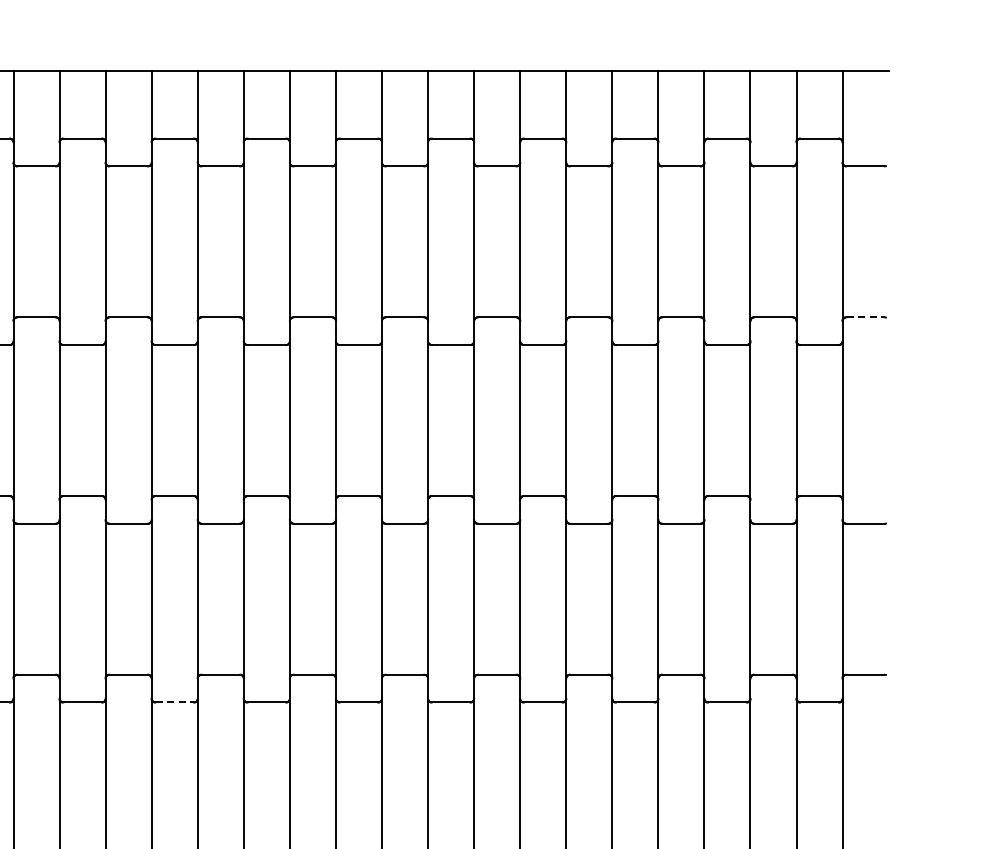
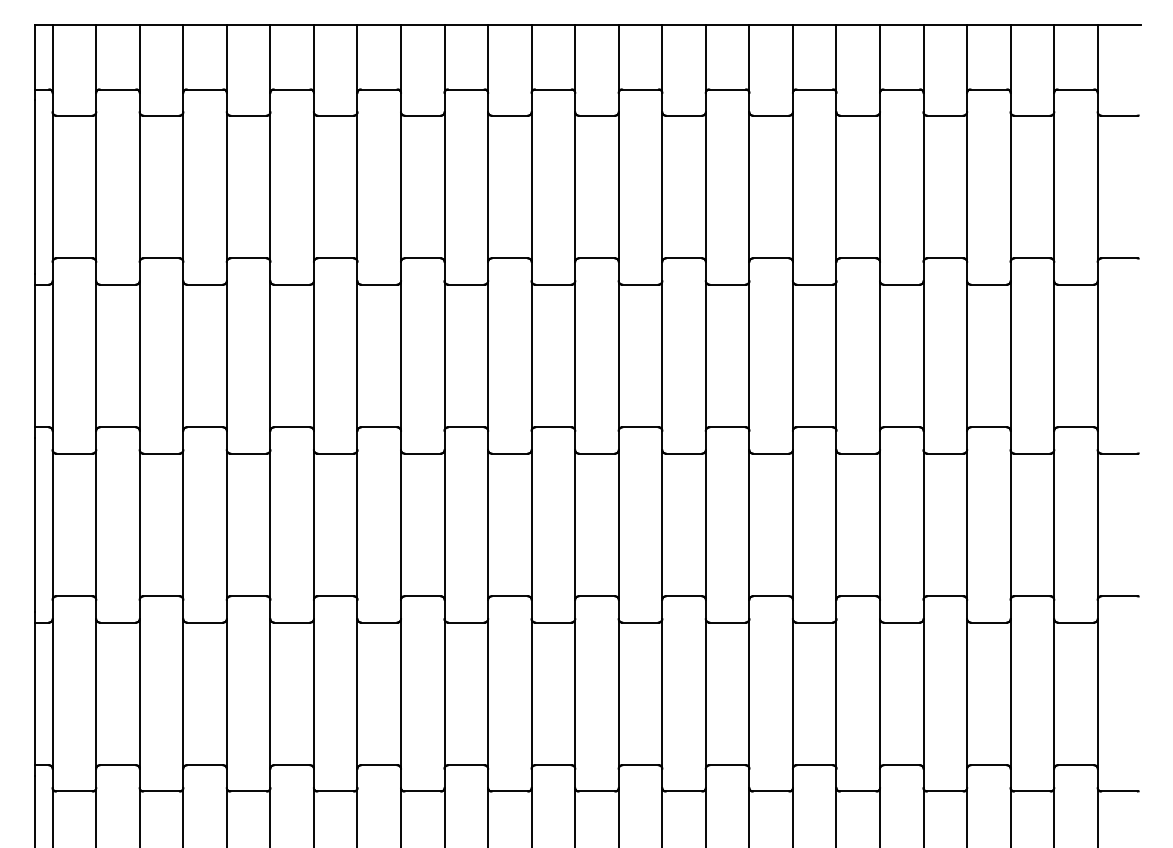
line: (866, 317) -> (1120, 258), dashed -> solid
line: (174, 702) -> (466, 622), dashed -> solid

